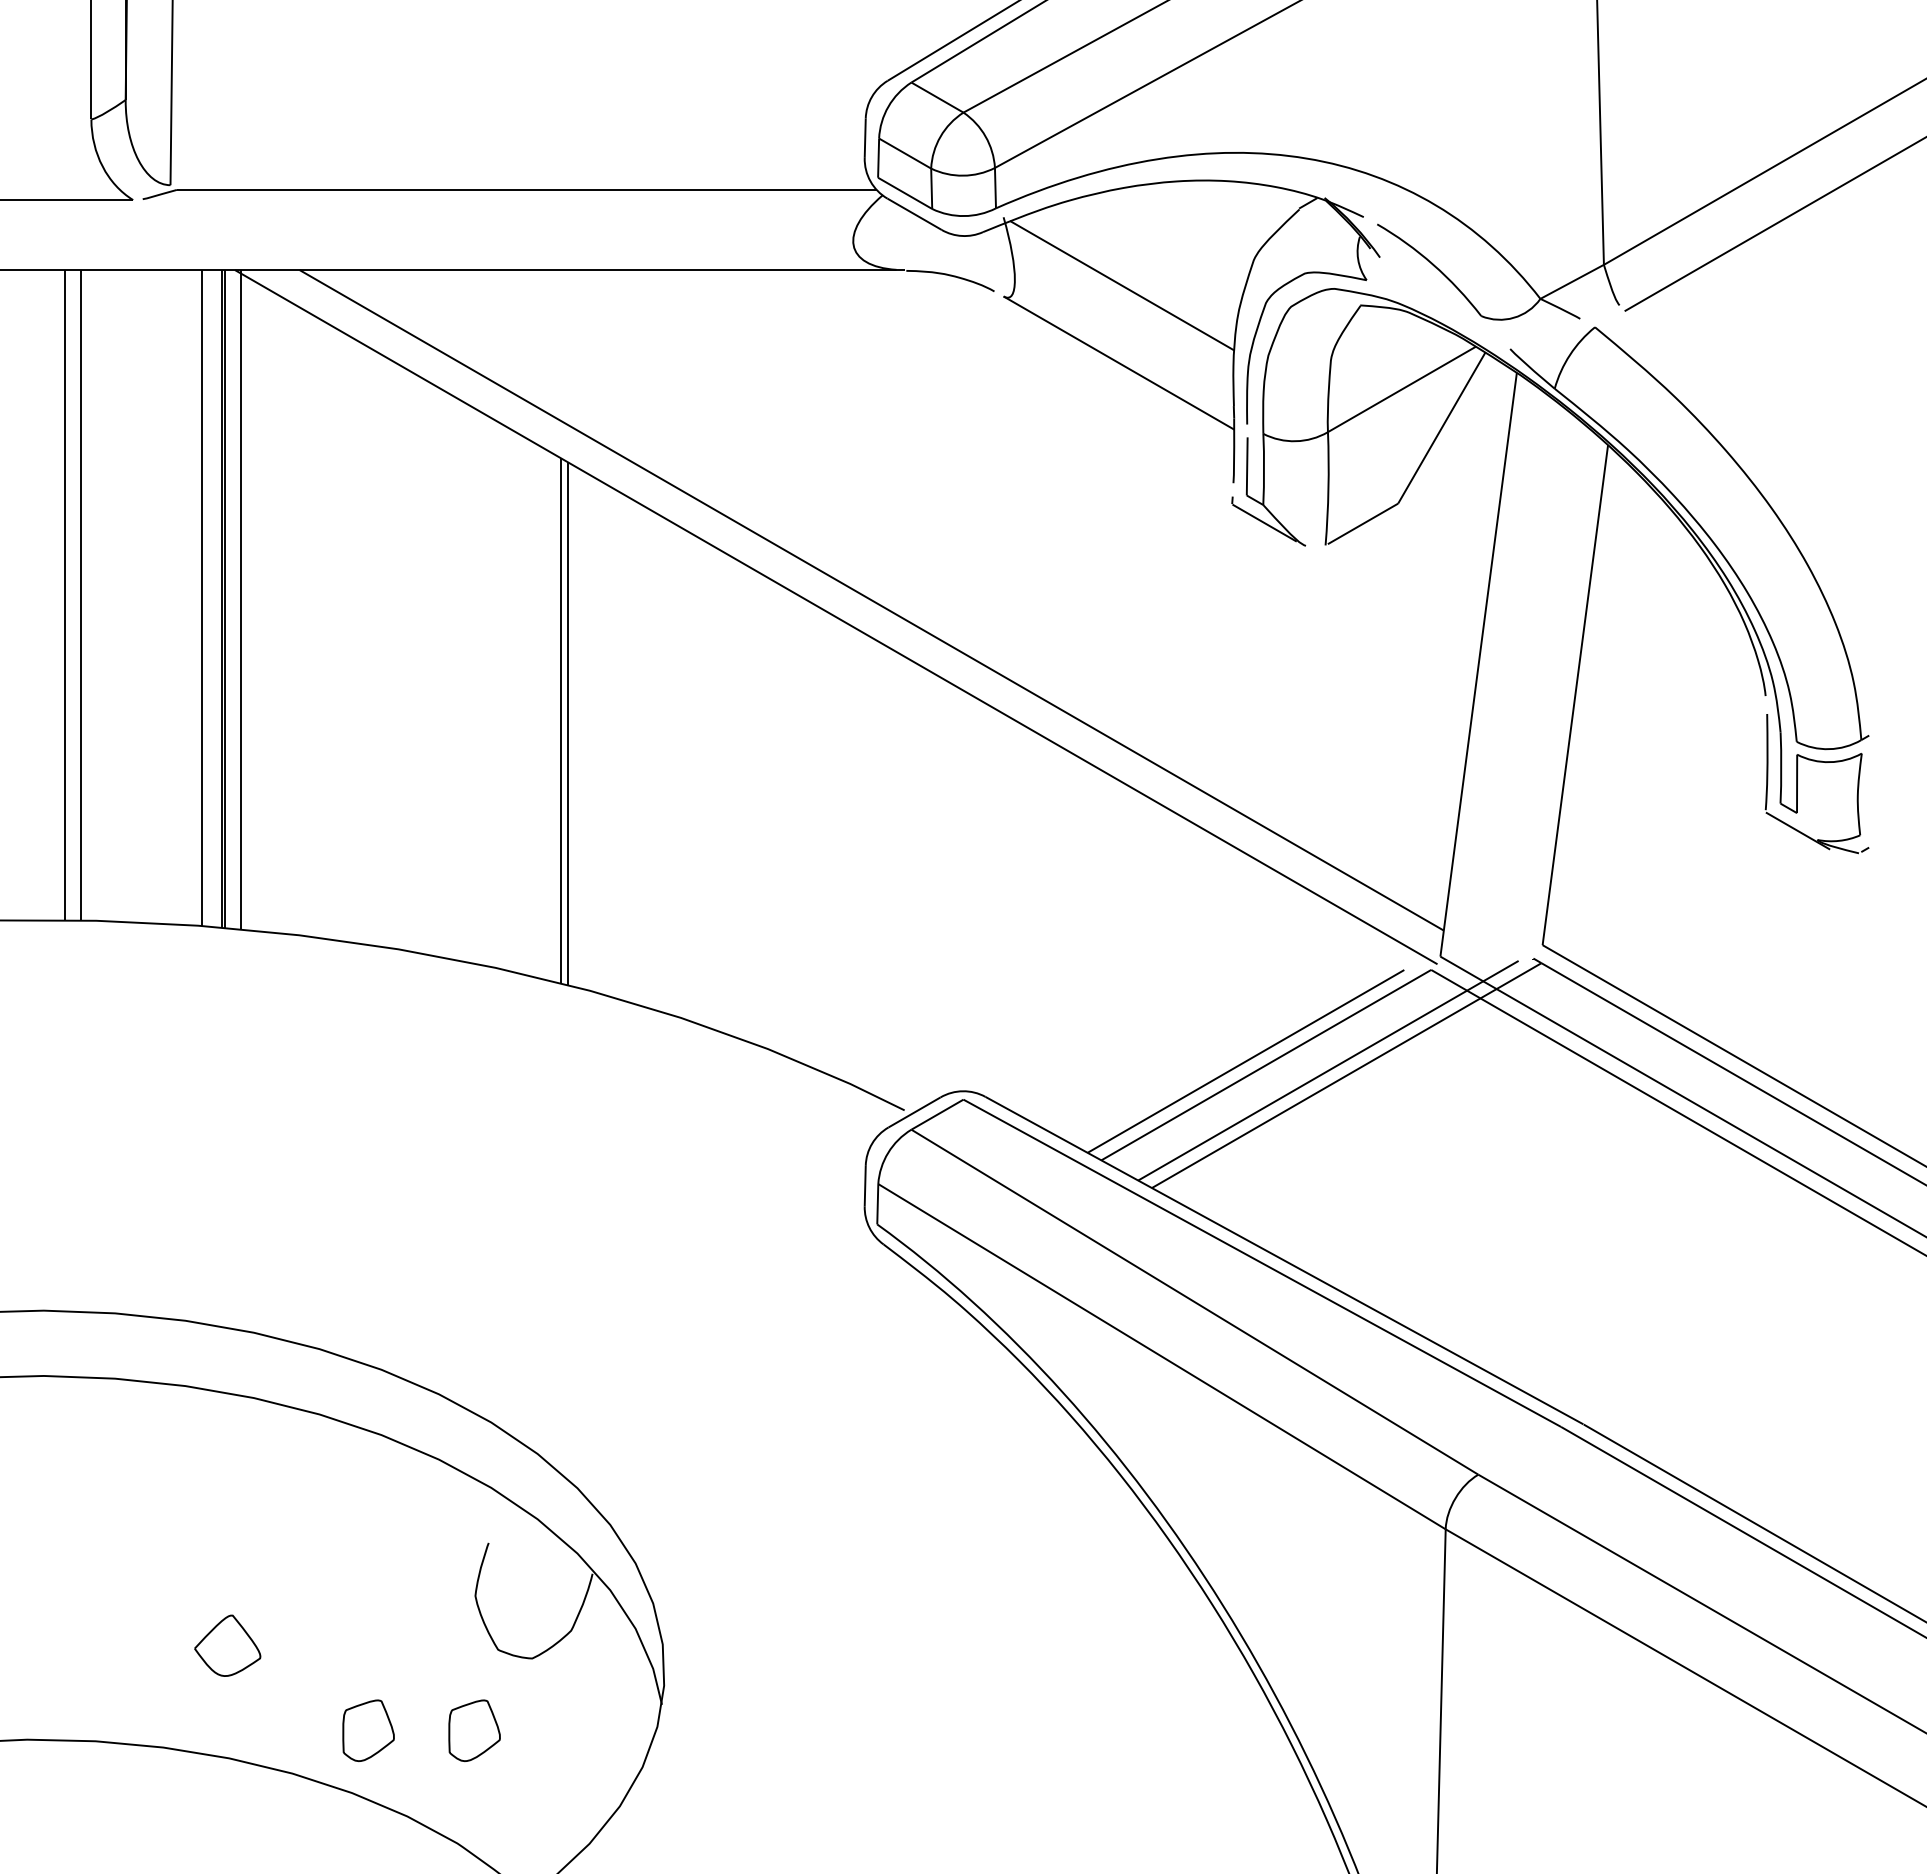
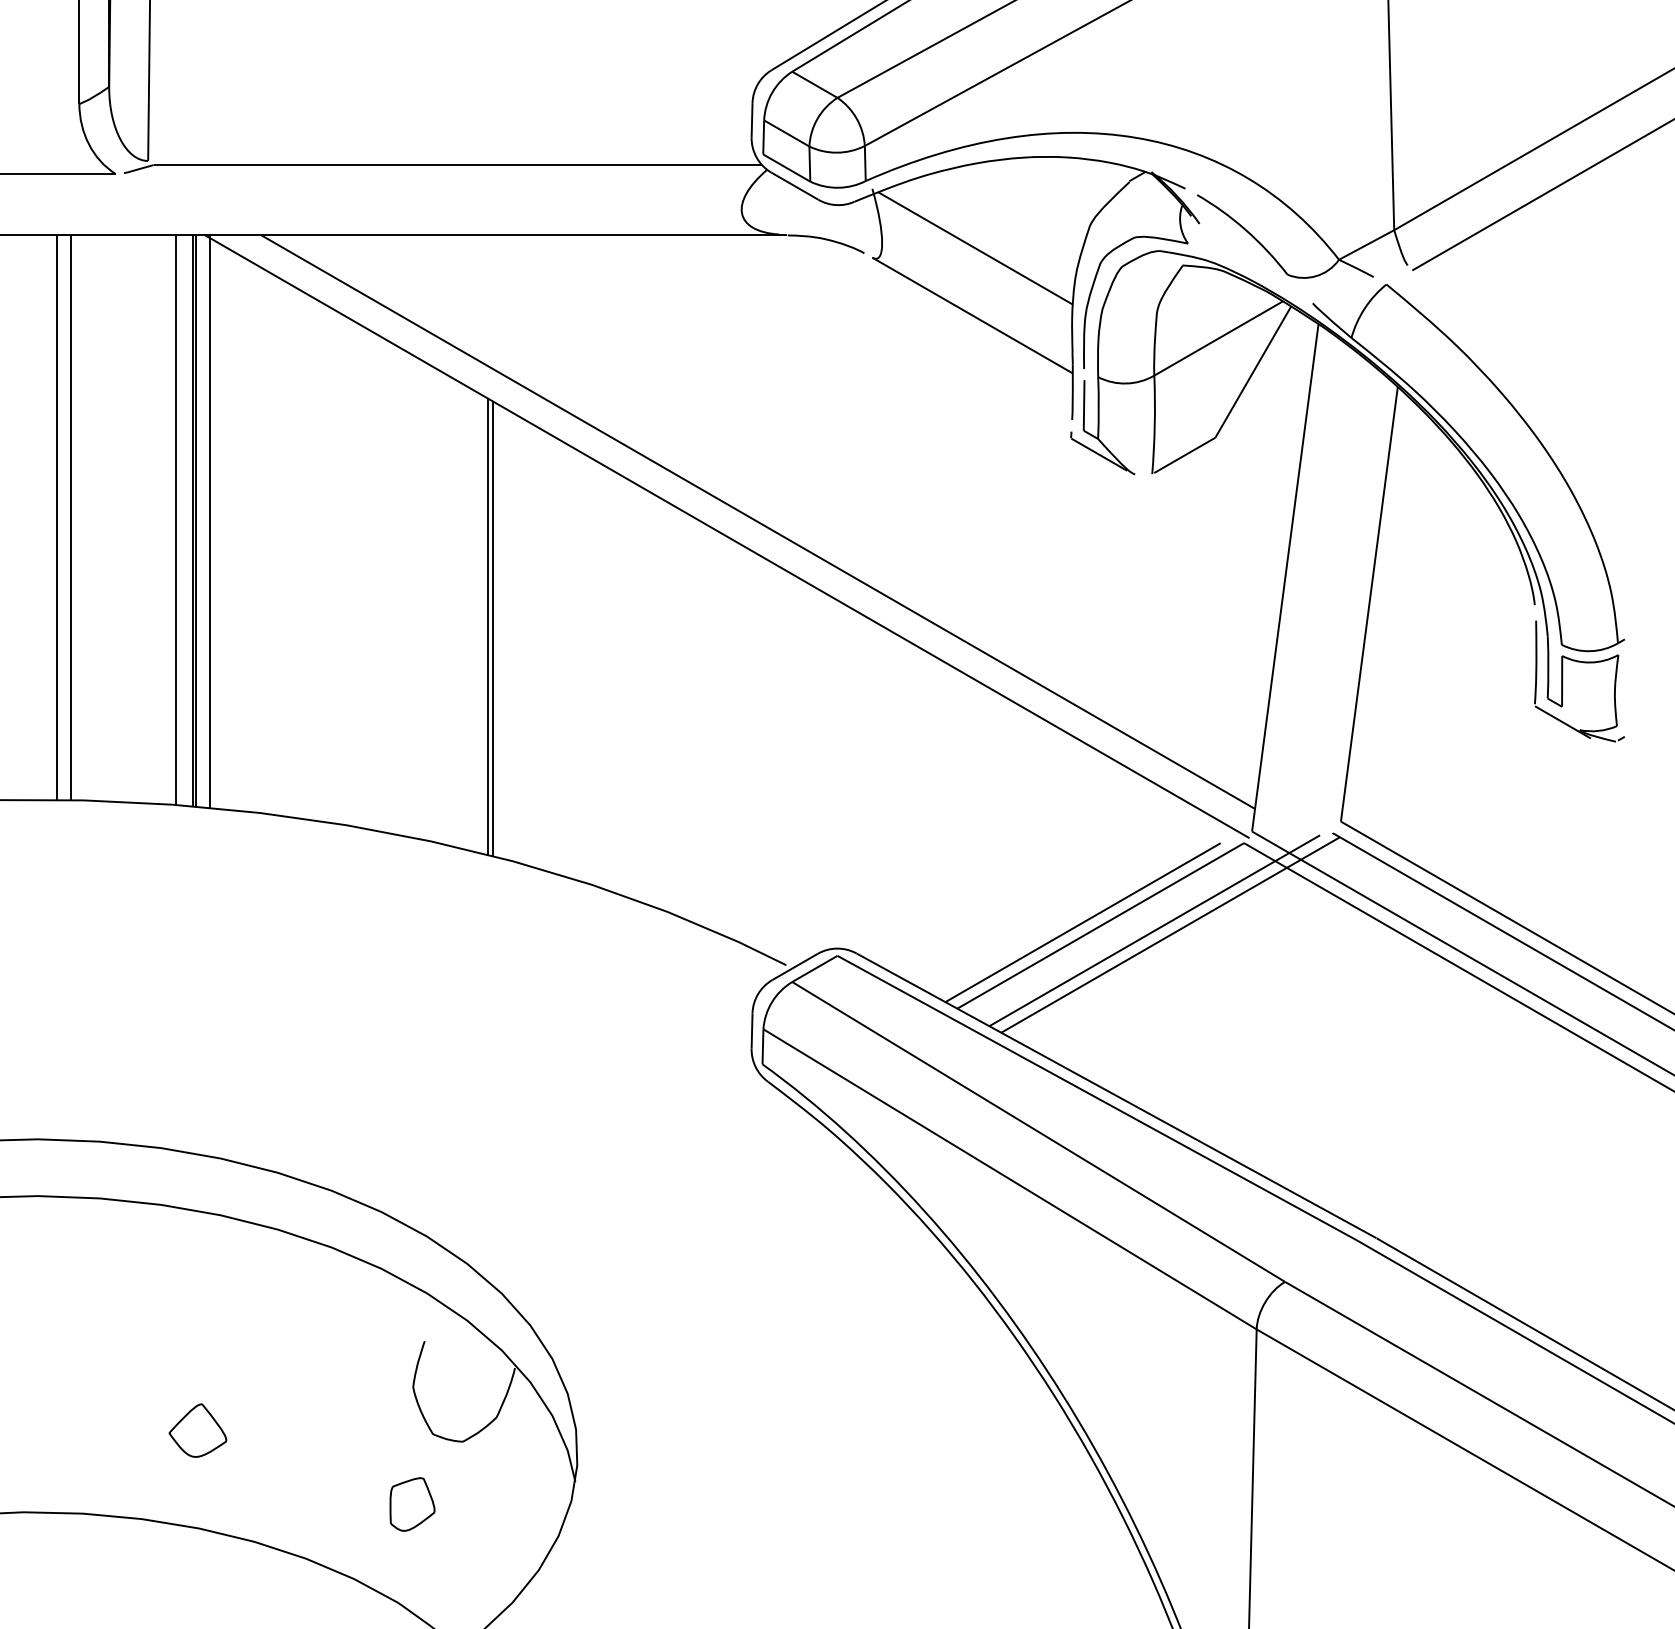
part: (368, 1730) -> (320, 1504), removed

